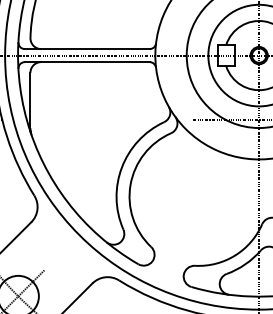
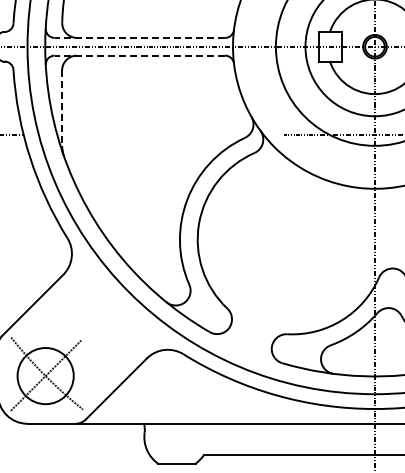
line: (86, 48) -> (139, 37), solid -> dashed
line: (86, 61) -> (139, 55), solid -> dashed
line: (30, 100) -> (62, 108), solid -> dashed

